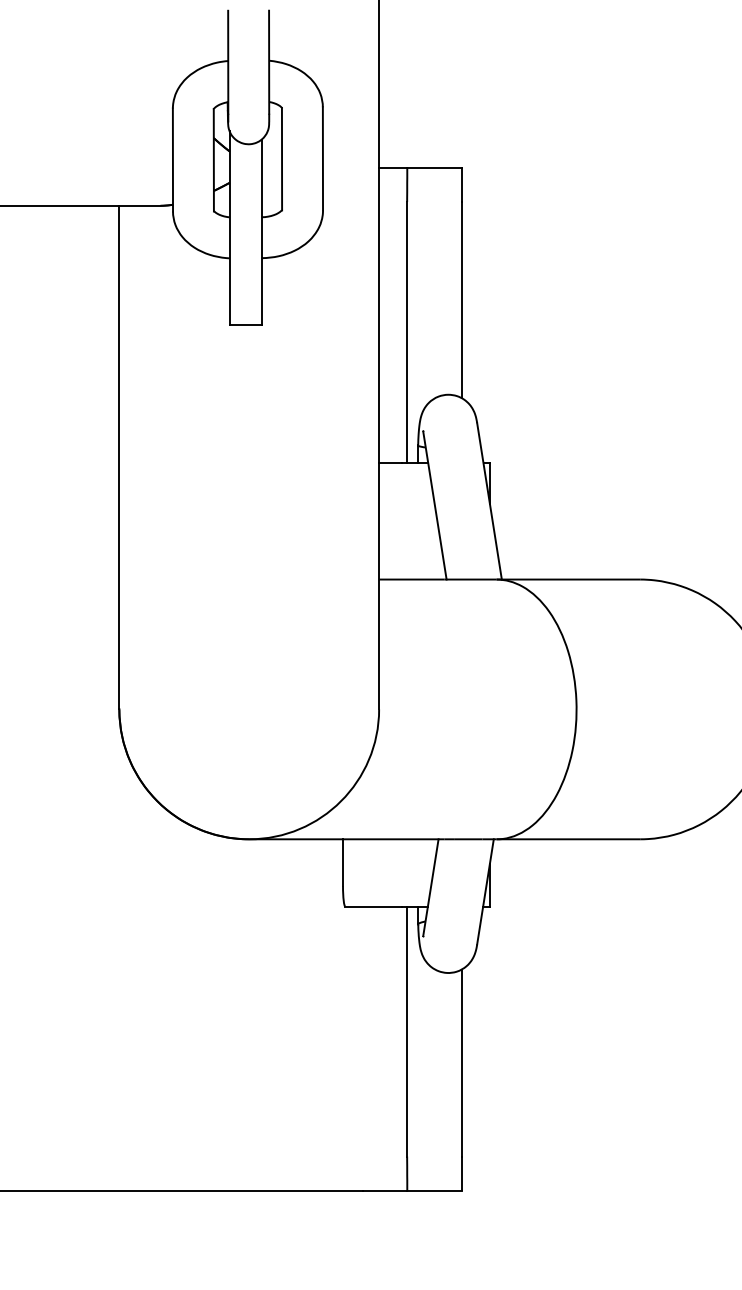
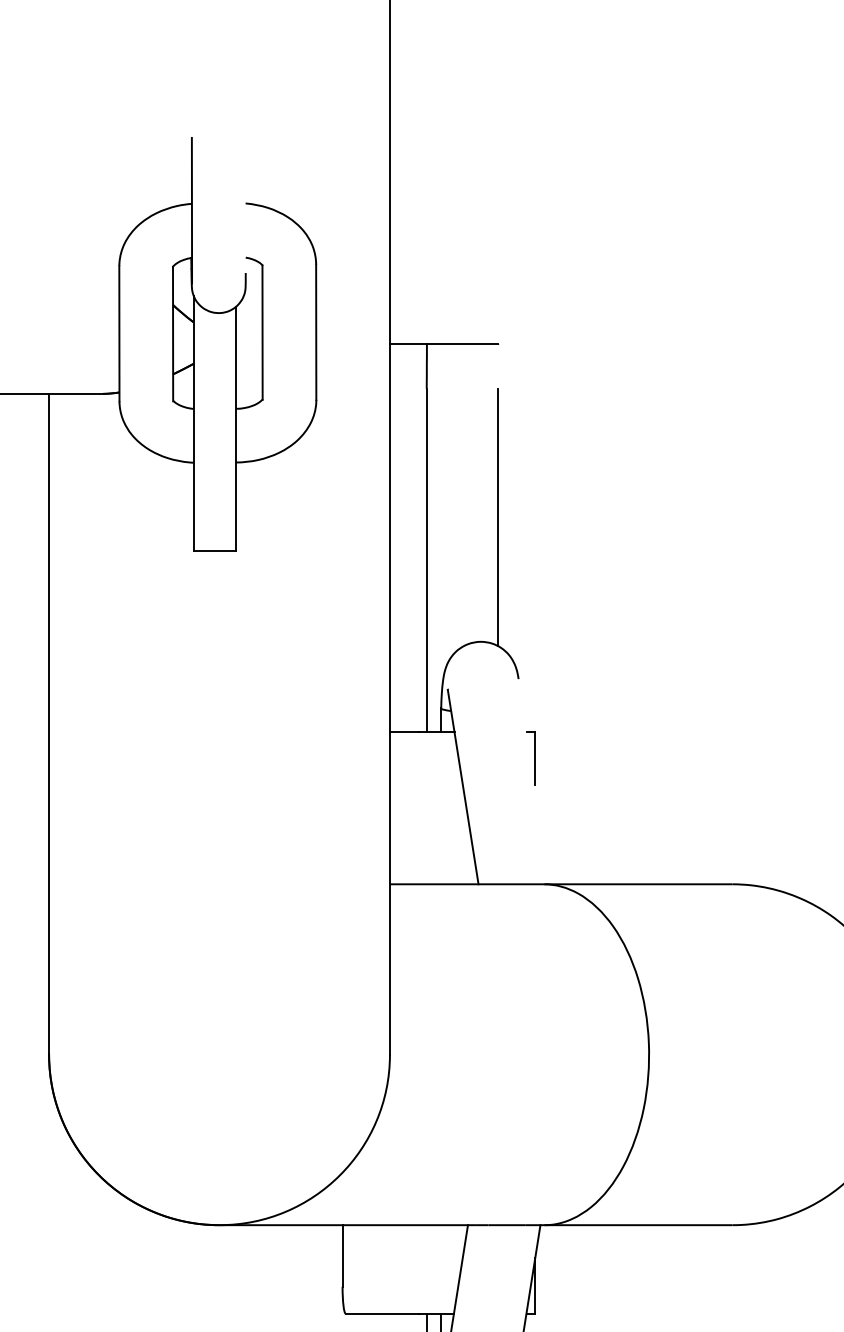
line: (269, 61) -> (246, 204), removed
line: (461, 185) -> (498, 367), removed
line: (489, 501) -> (534, 781), removed

